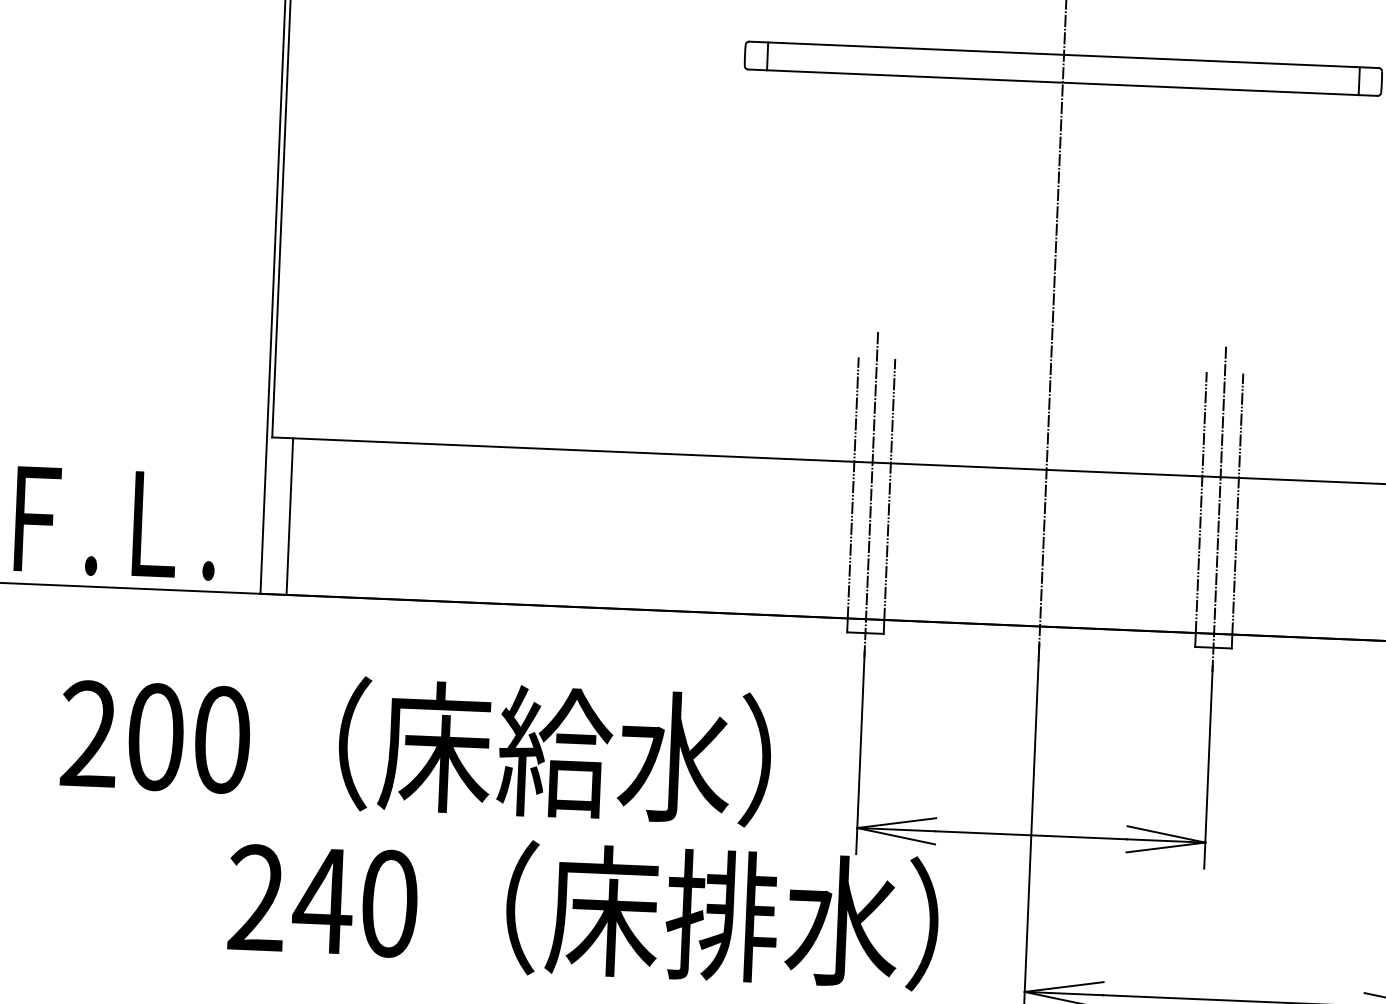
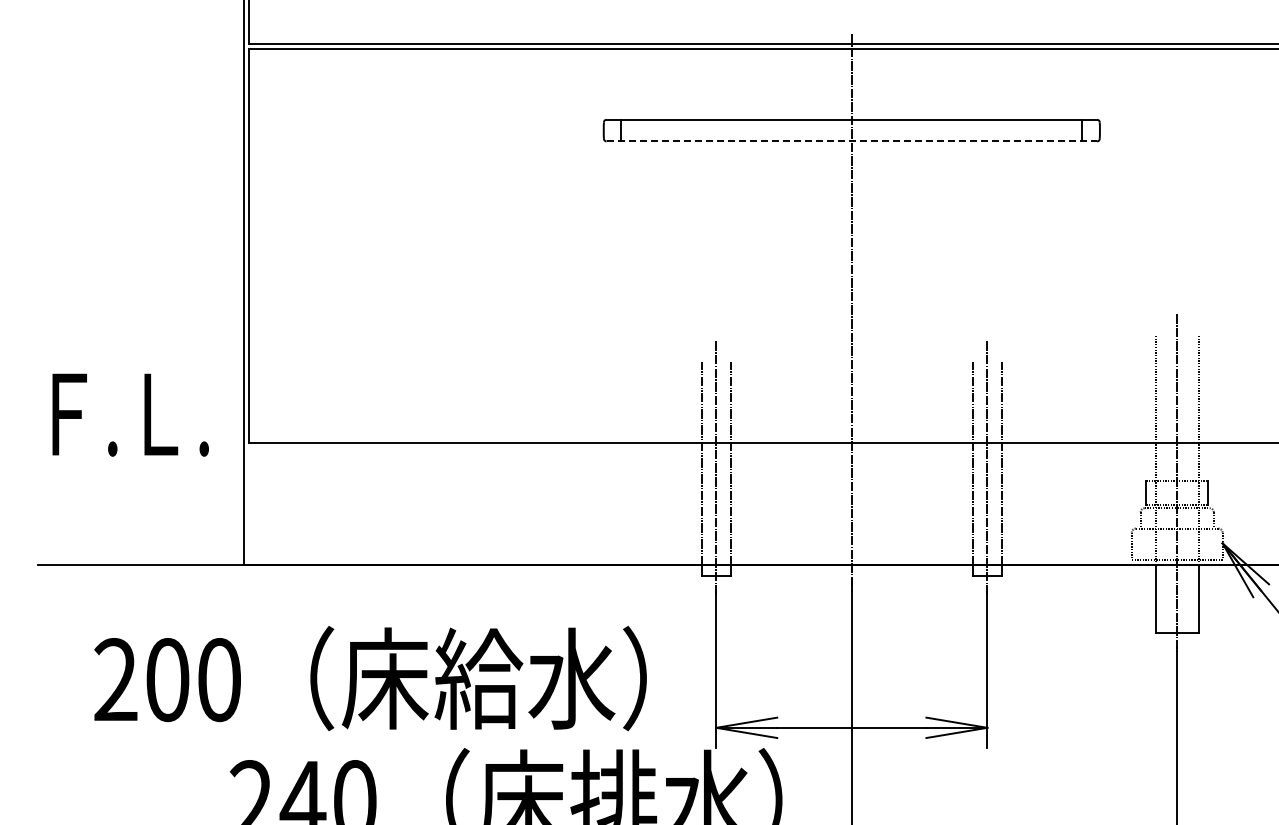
line: (1063, 82) -> (852, 141), solid -> dashed
line: (289, 517) -> (264, 504), removed
text: (115, 522) -> (130, 414), moved

